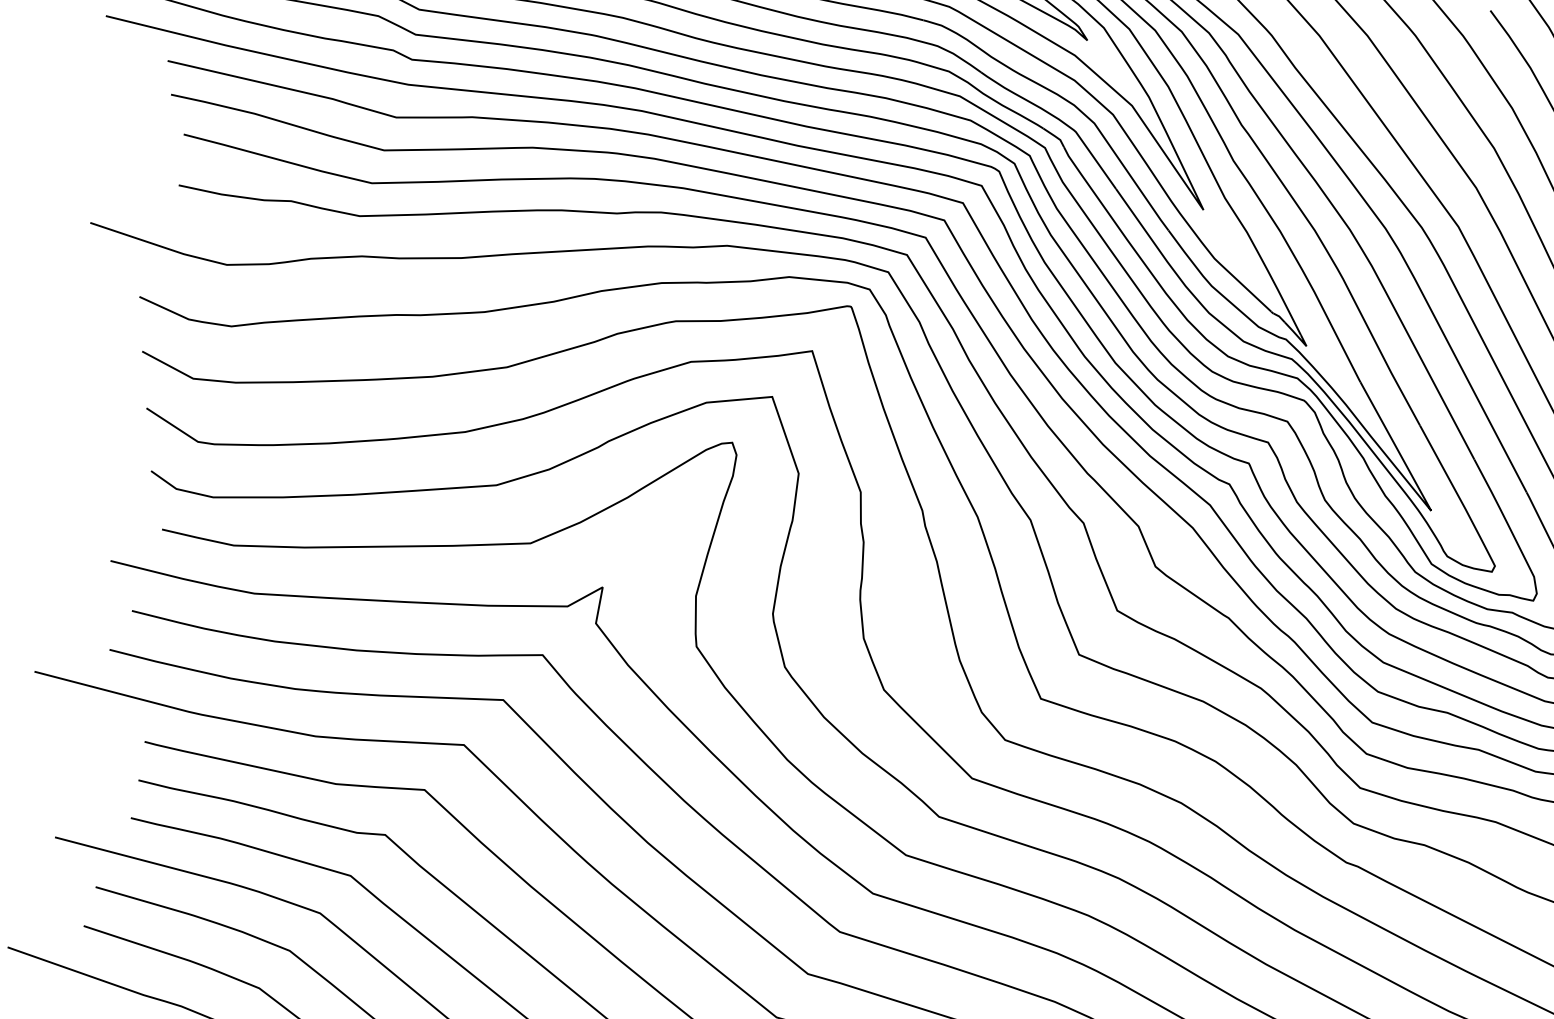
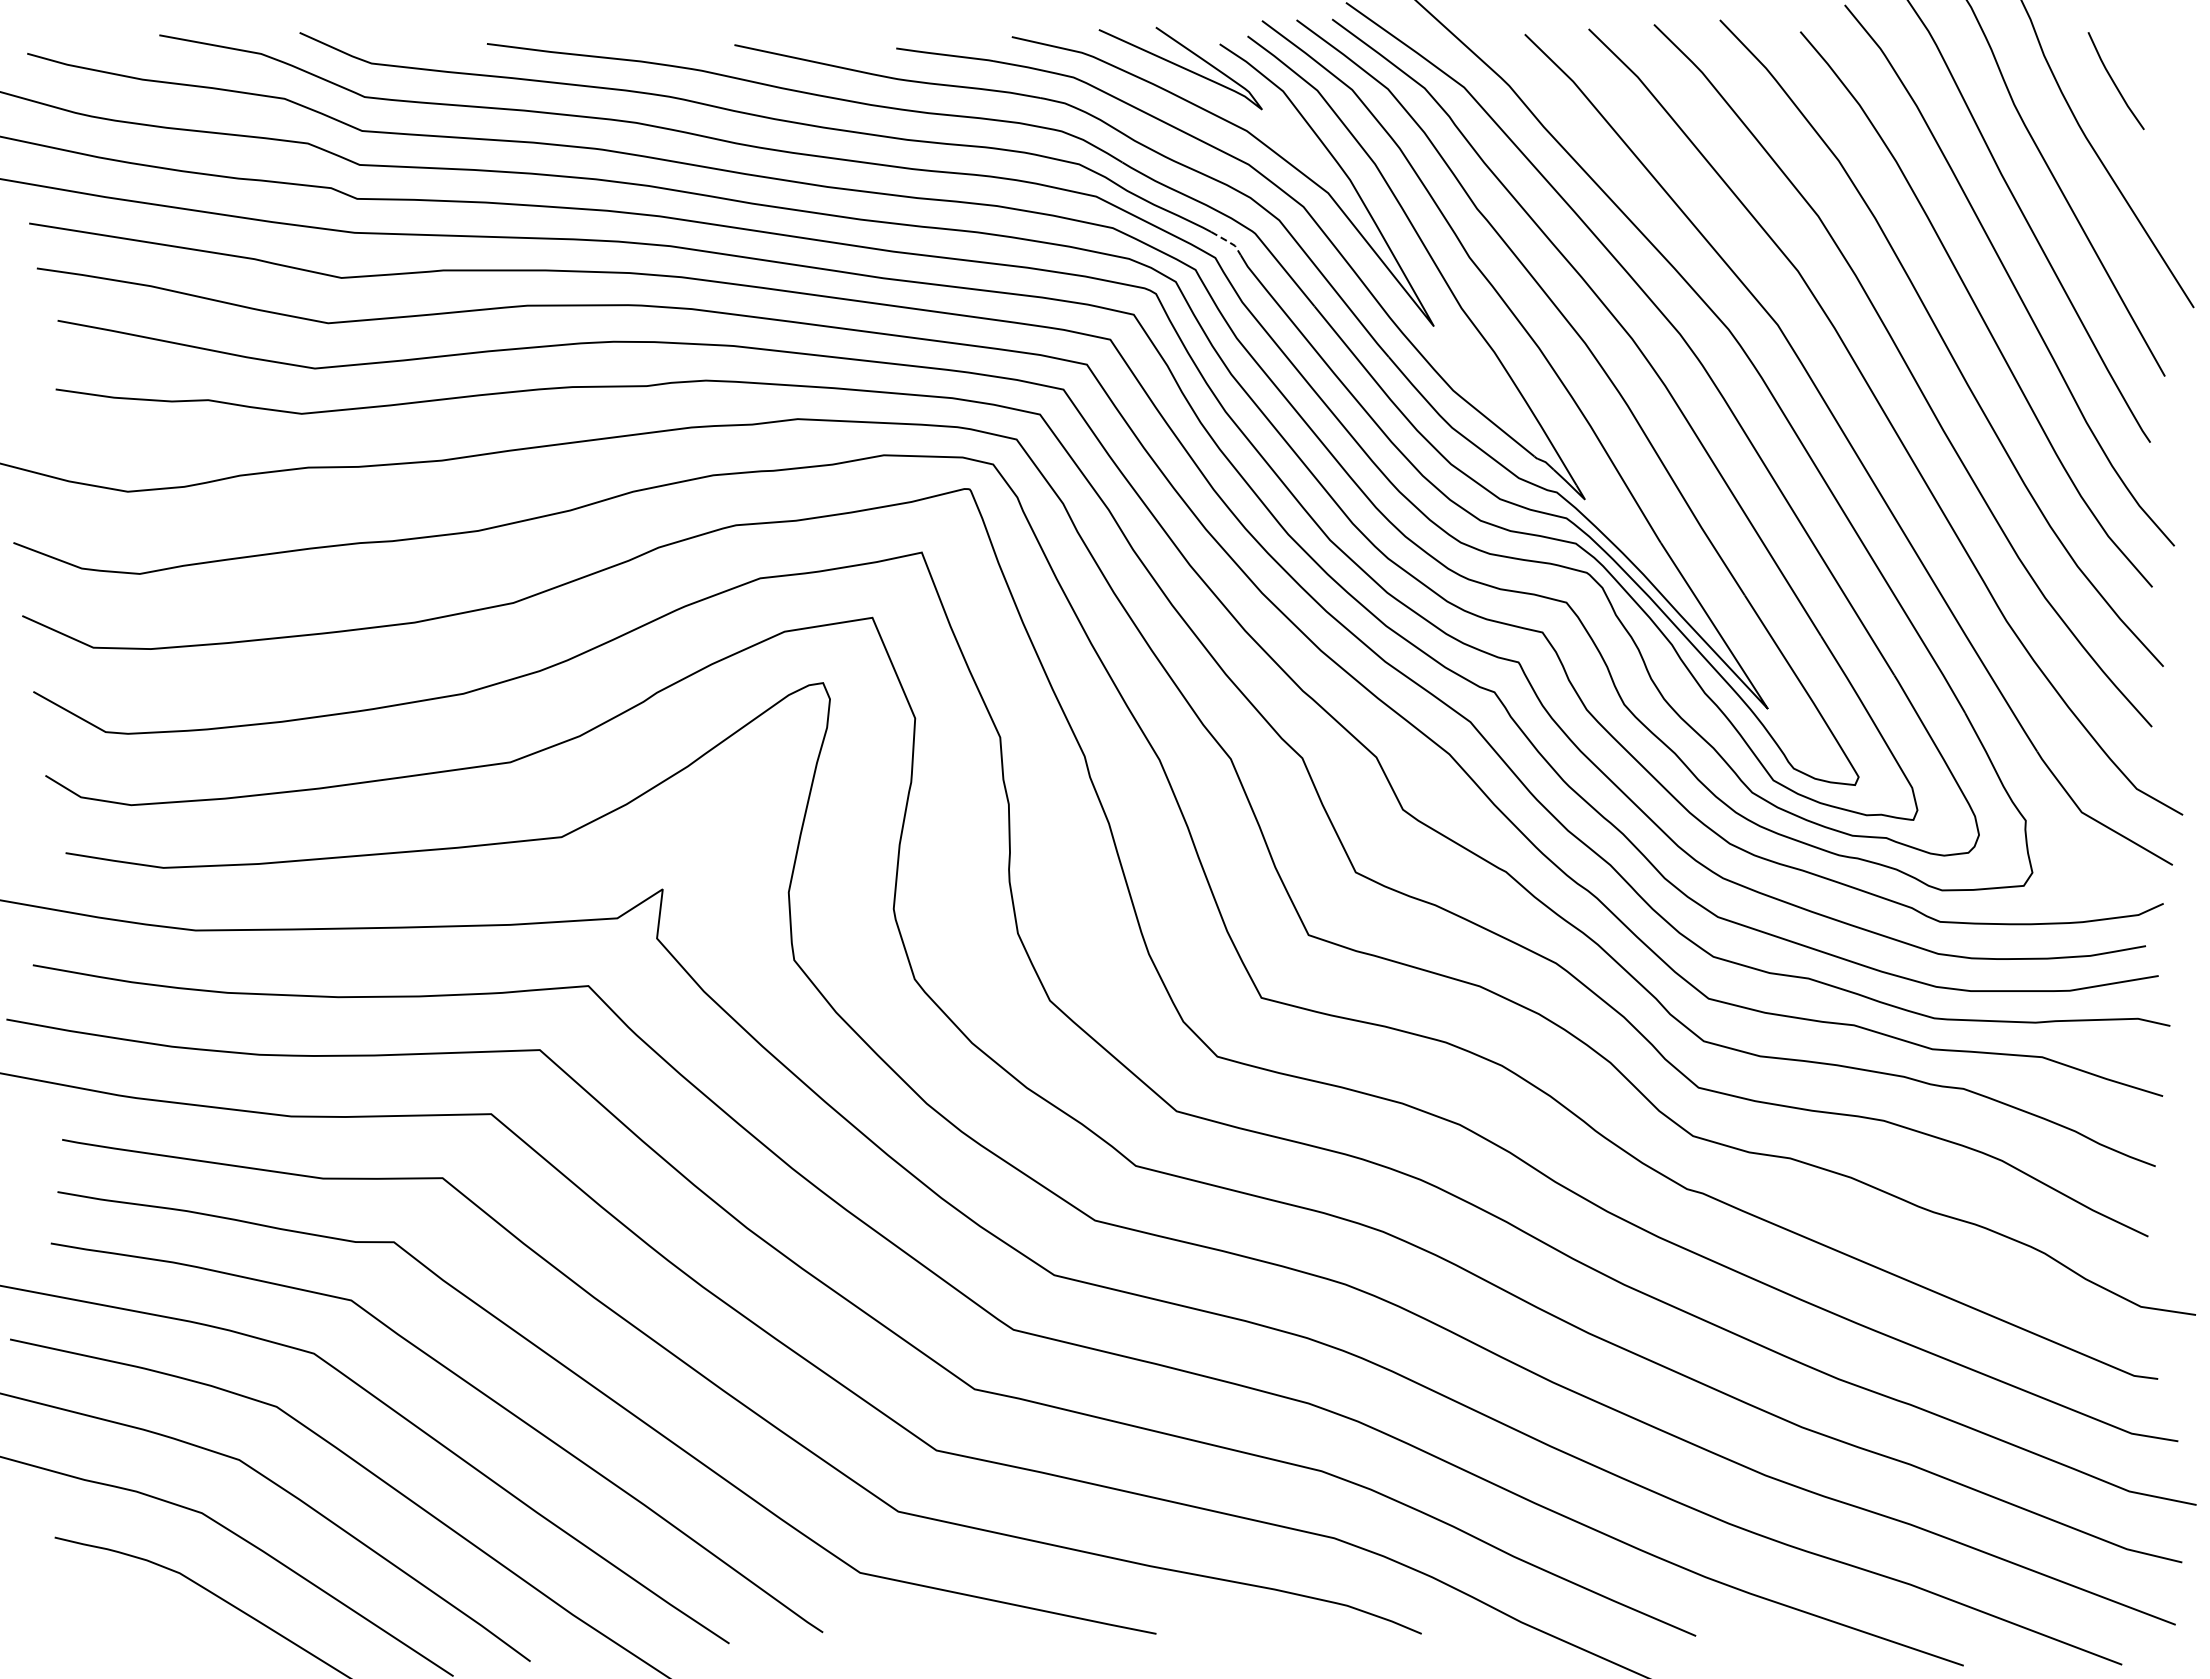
line: (1055, 136) -> (1228, 241), solid -> dashed

